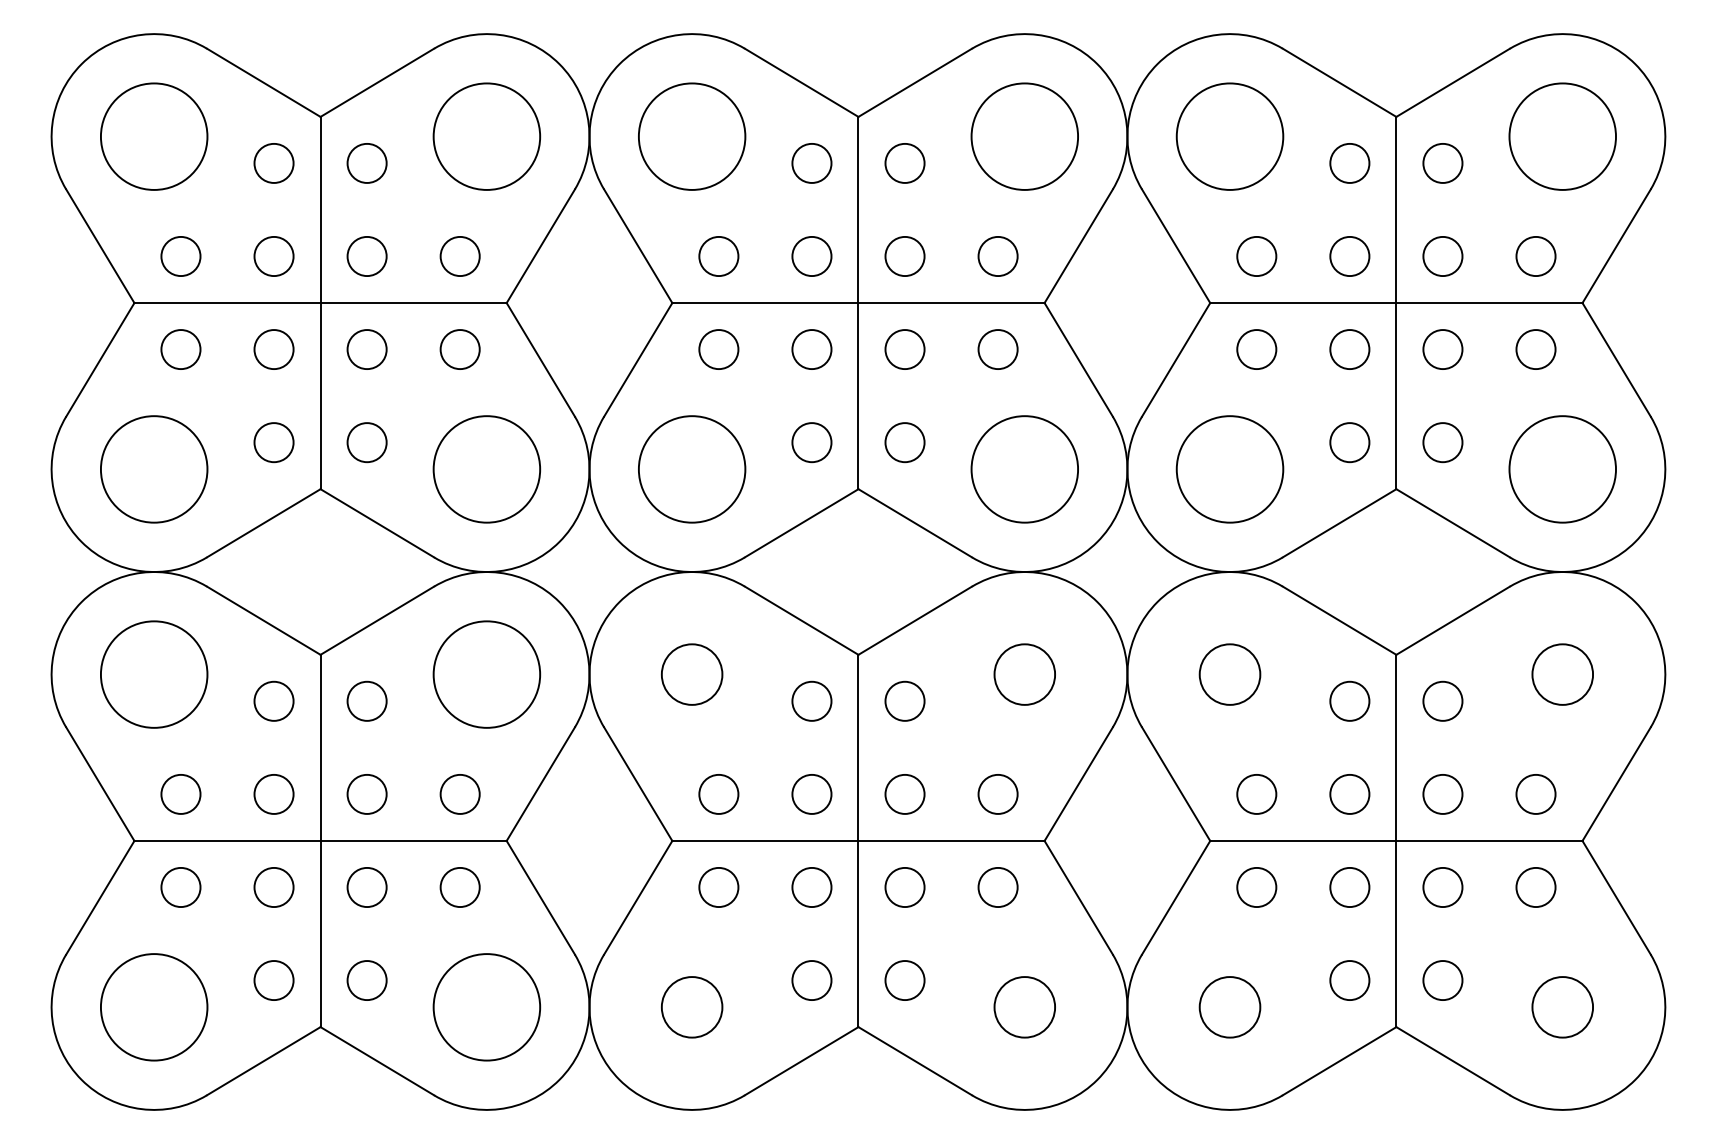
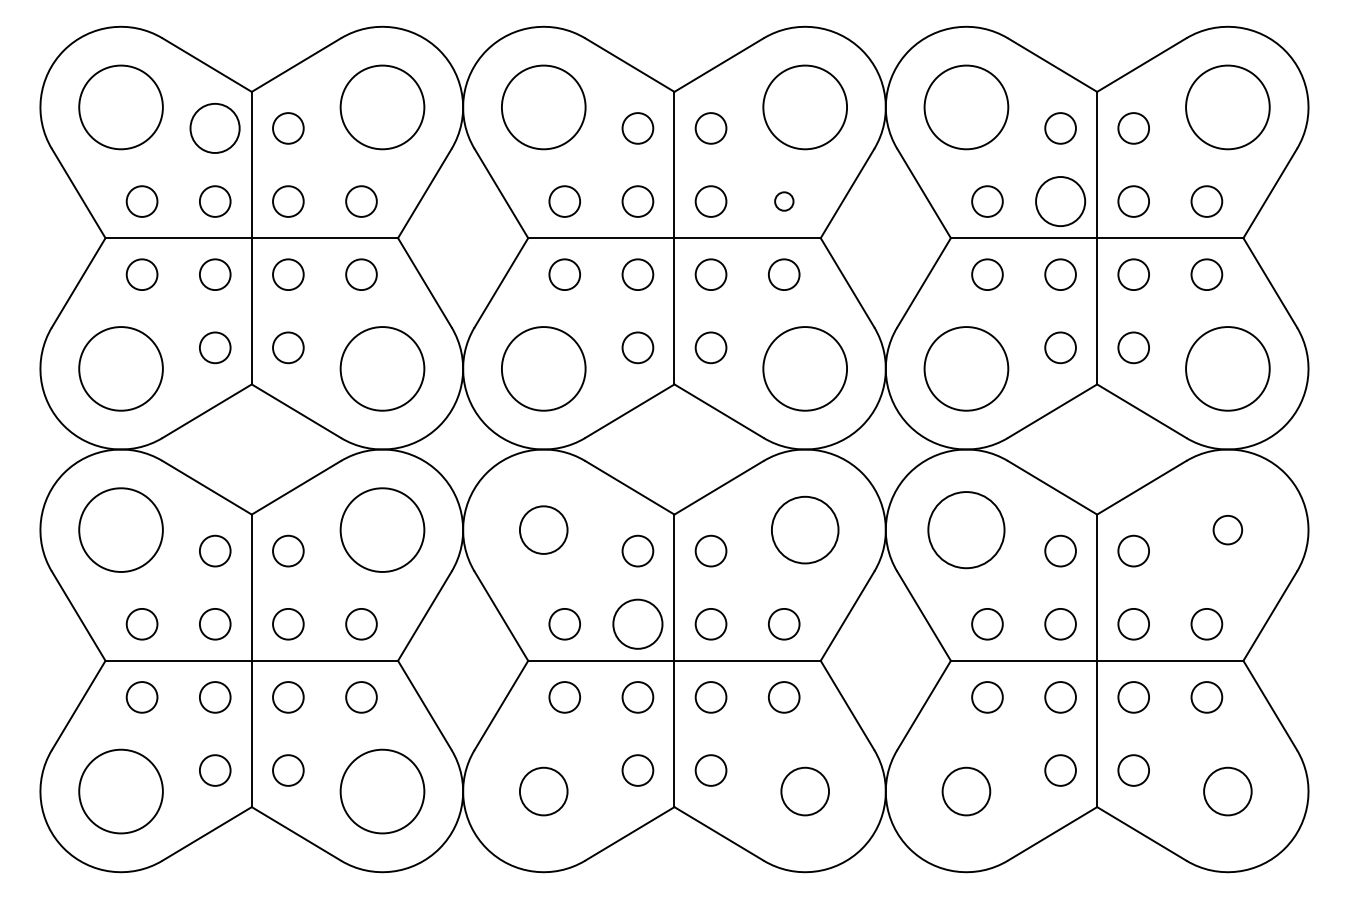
circle: (274, 163) -> (215, 128), size x1.6
circle: (998, 256) -> (784, 201), size x0.6
circle: (1349, 256) -> (1060, 201), size x1.6
circle: (1025, 673) -> (805, 529), size x1.4
circle: (1230, 673) -> (966, 529), size x1.6
circle: (1562, 673) -> (1227, 529), size x0.6
circle: (811, 793) -> (637, 623), size x1.6

